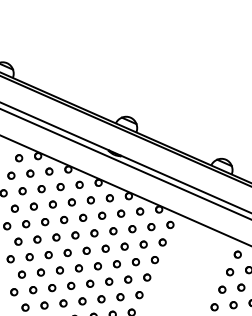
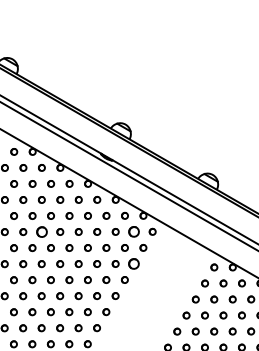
part: (151, 226) -> (134, 231), size x1.6
part: (56, 237) -> (41, 231), size x1.6
part: (155, 259) -> (134, 263), size x1.6

